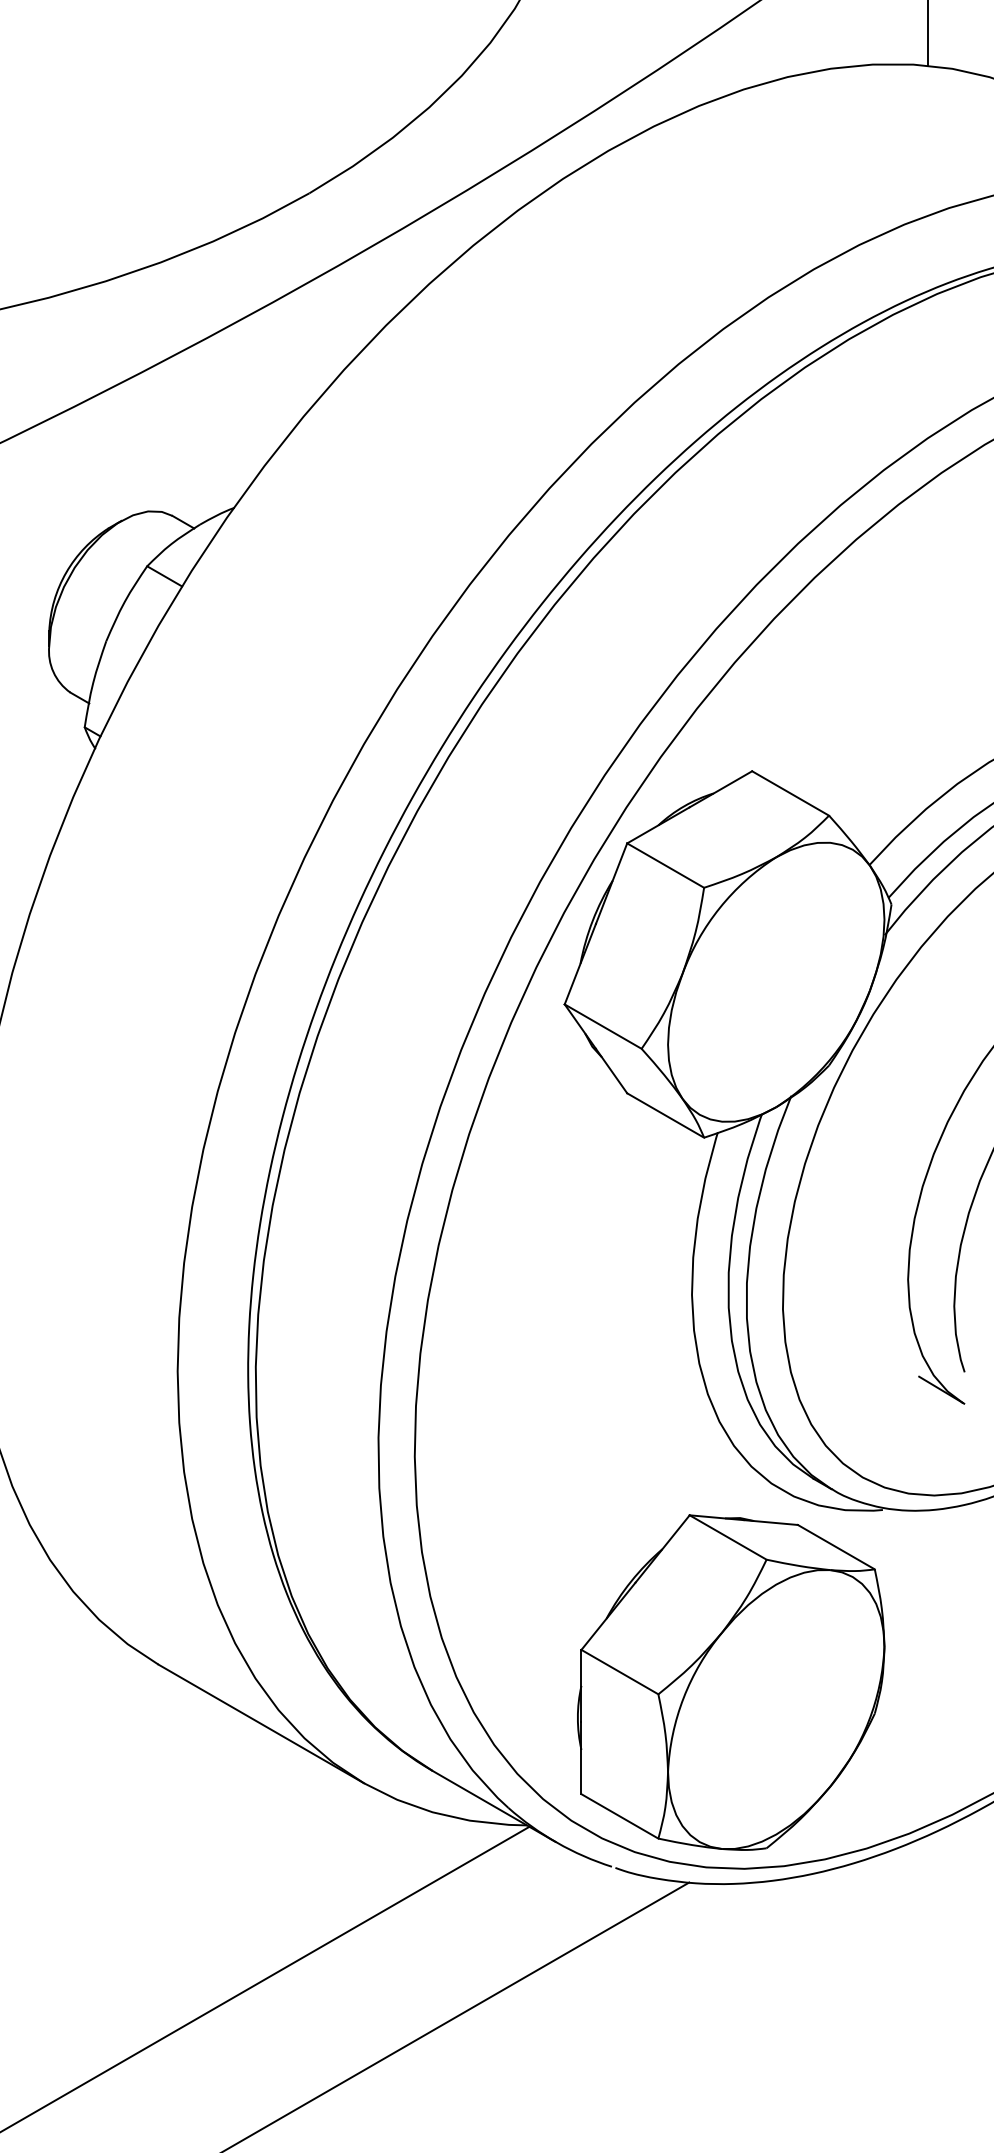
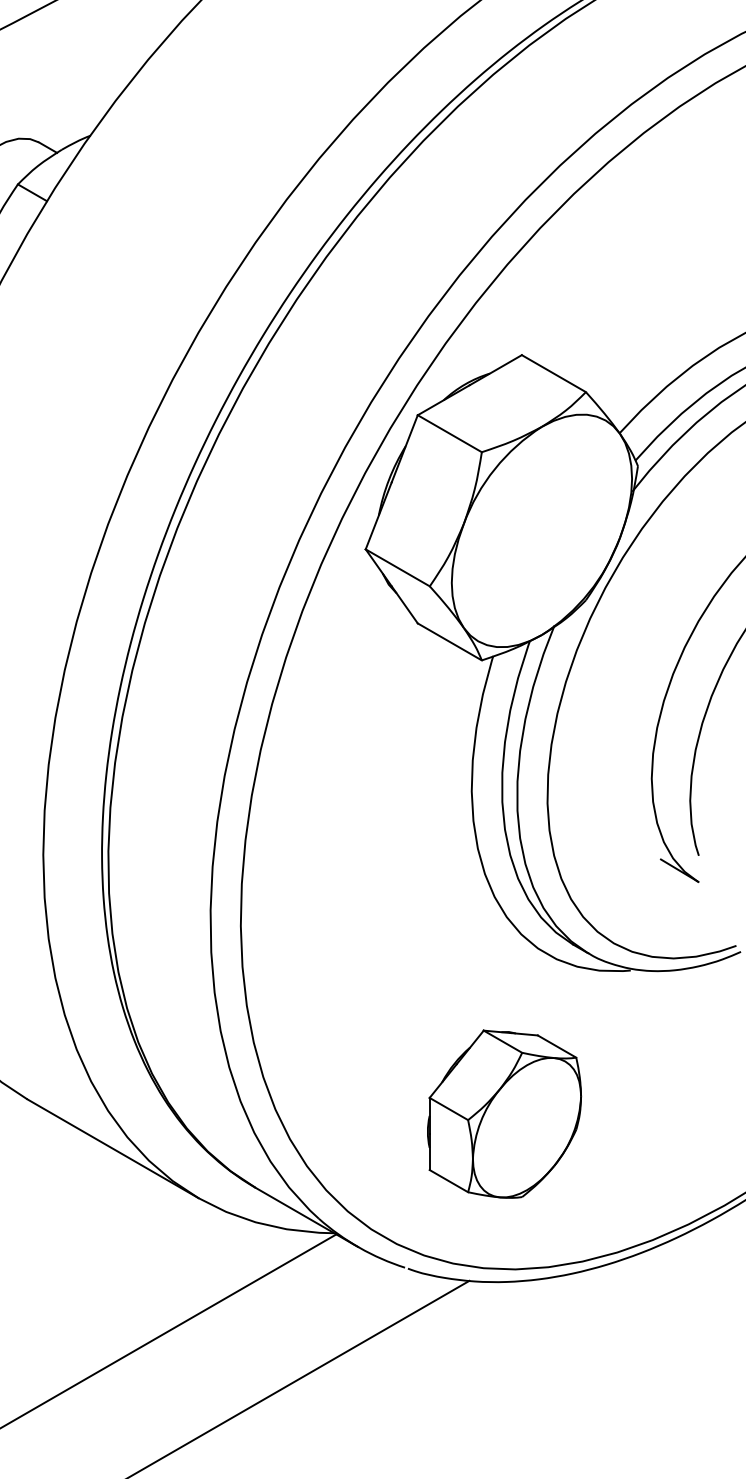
part: (731, 1682) -> (504, 1114), size x0.6

